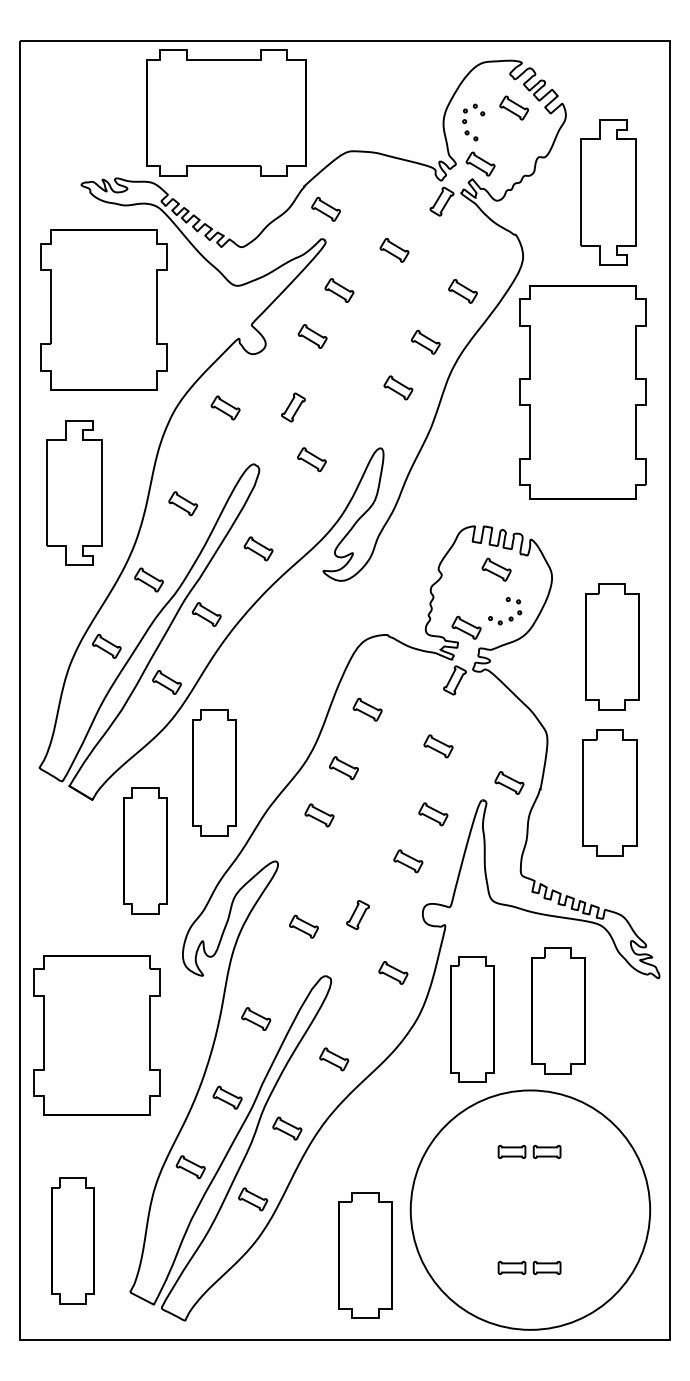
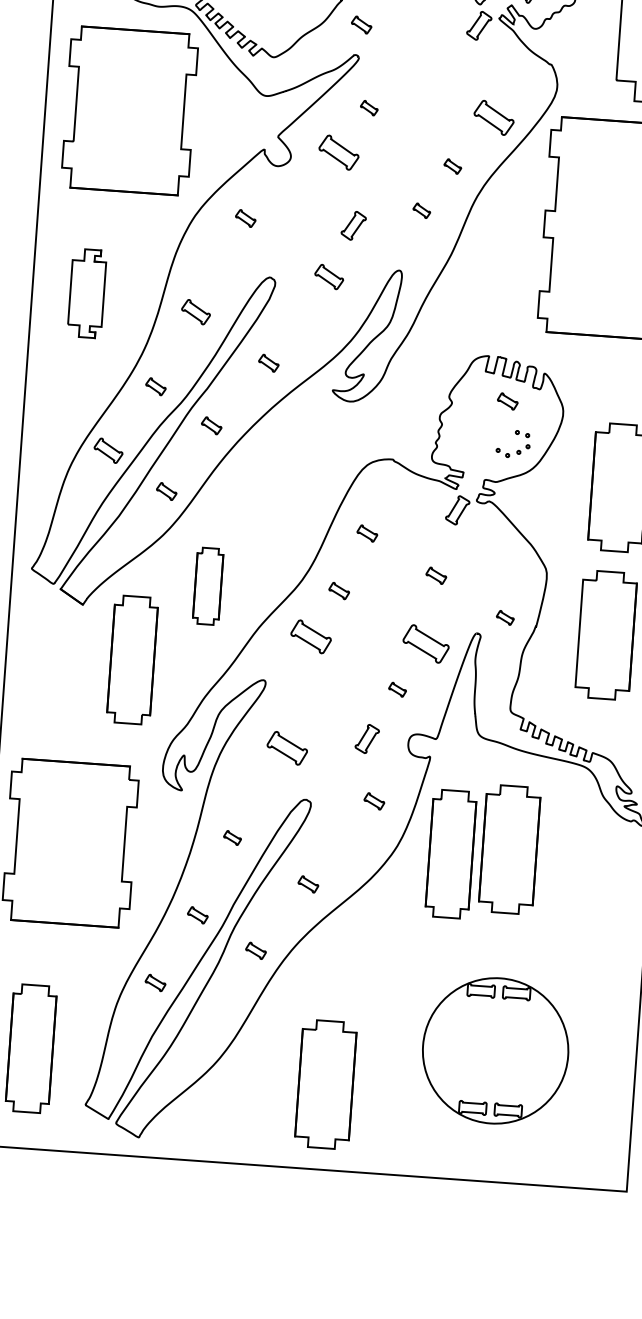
part: (325, 208) -> (361, 24), size x0.7
part: (394, 250) -> (427, 71), removed
part: (339, 290) -> (369, 108), size x0.6
part: (462, 291) -> (493, 118), size x1.4
part: (312, 336) -> (338, 152), size x1.4
part: (425, 341) -> (452, 165), size x0.6
part: (398, 387) -> (421, 210), size x0.6
part: (225, 407) -> (245, 218), size x0.7
part: (293, 407) -> (353, 225), moved
part: (74, 492) -> (87, 292), size x0.6
part: (258, 548) -> (268, 362), size x0.7
part: (496, 569) -> (507, 401), size x0.7
part: (148, 579) -> (155, 386), size x0.7
part: (206, 614) -> (211, 425), size x0.7
part: (466, 627) -> (473, 457), removed
part: (166, 682) -> (166, 491), size x0.7
part: (367, 709) -> (367, 533), size x0.7
part: (438, 746) -> (436, 575), size x0.7
part: (343, 768) -> (338, 591), size x0.7
part: (214, 772) -> (208, 585), size x0.6
part: (509, 782) -> (505, 617), size x0.6
part: (433, 814) -> (426, 644), size x1.6
part: (319, 815) -> (311, 636), size x1.4
part: (408, 861) -> (397, 689), size x0.6
part: (357, 914) -> (366, 738), moved
part: (303, 926) -> (286, 747), size x1.4
part: (393, 972) -> (374, 800), size x0.7
part: (558, 1010) -> (510, 849), moved
part: (256, 1018) -> (232, 837), size x0.6
part: (334, 1059) -> (308, 884), size x0.7
part: (227, 1097) -> (197, 915), size x0.7
part: (287, 1128) -> (256, 950), size x0.7
part: (190, 1167) -> (155, 983), size x0.7
part: (252, 1199) -> (215, 1020), removed
circle: (530, 1209) -> (495, 1050), size x0.6

